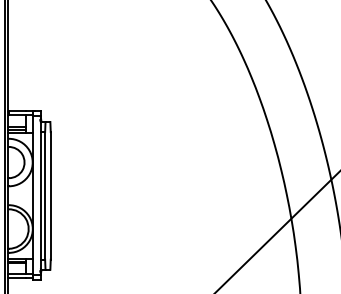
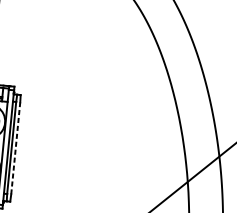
line: (50, 195) -> (15, 148), solid -> dashed

